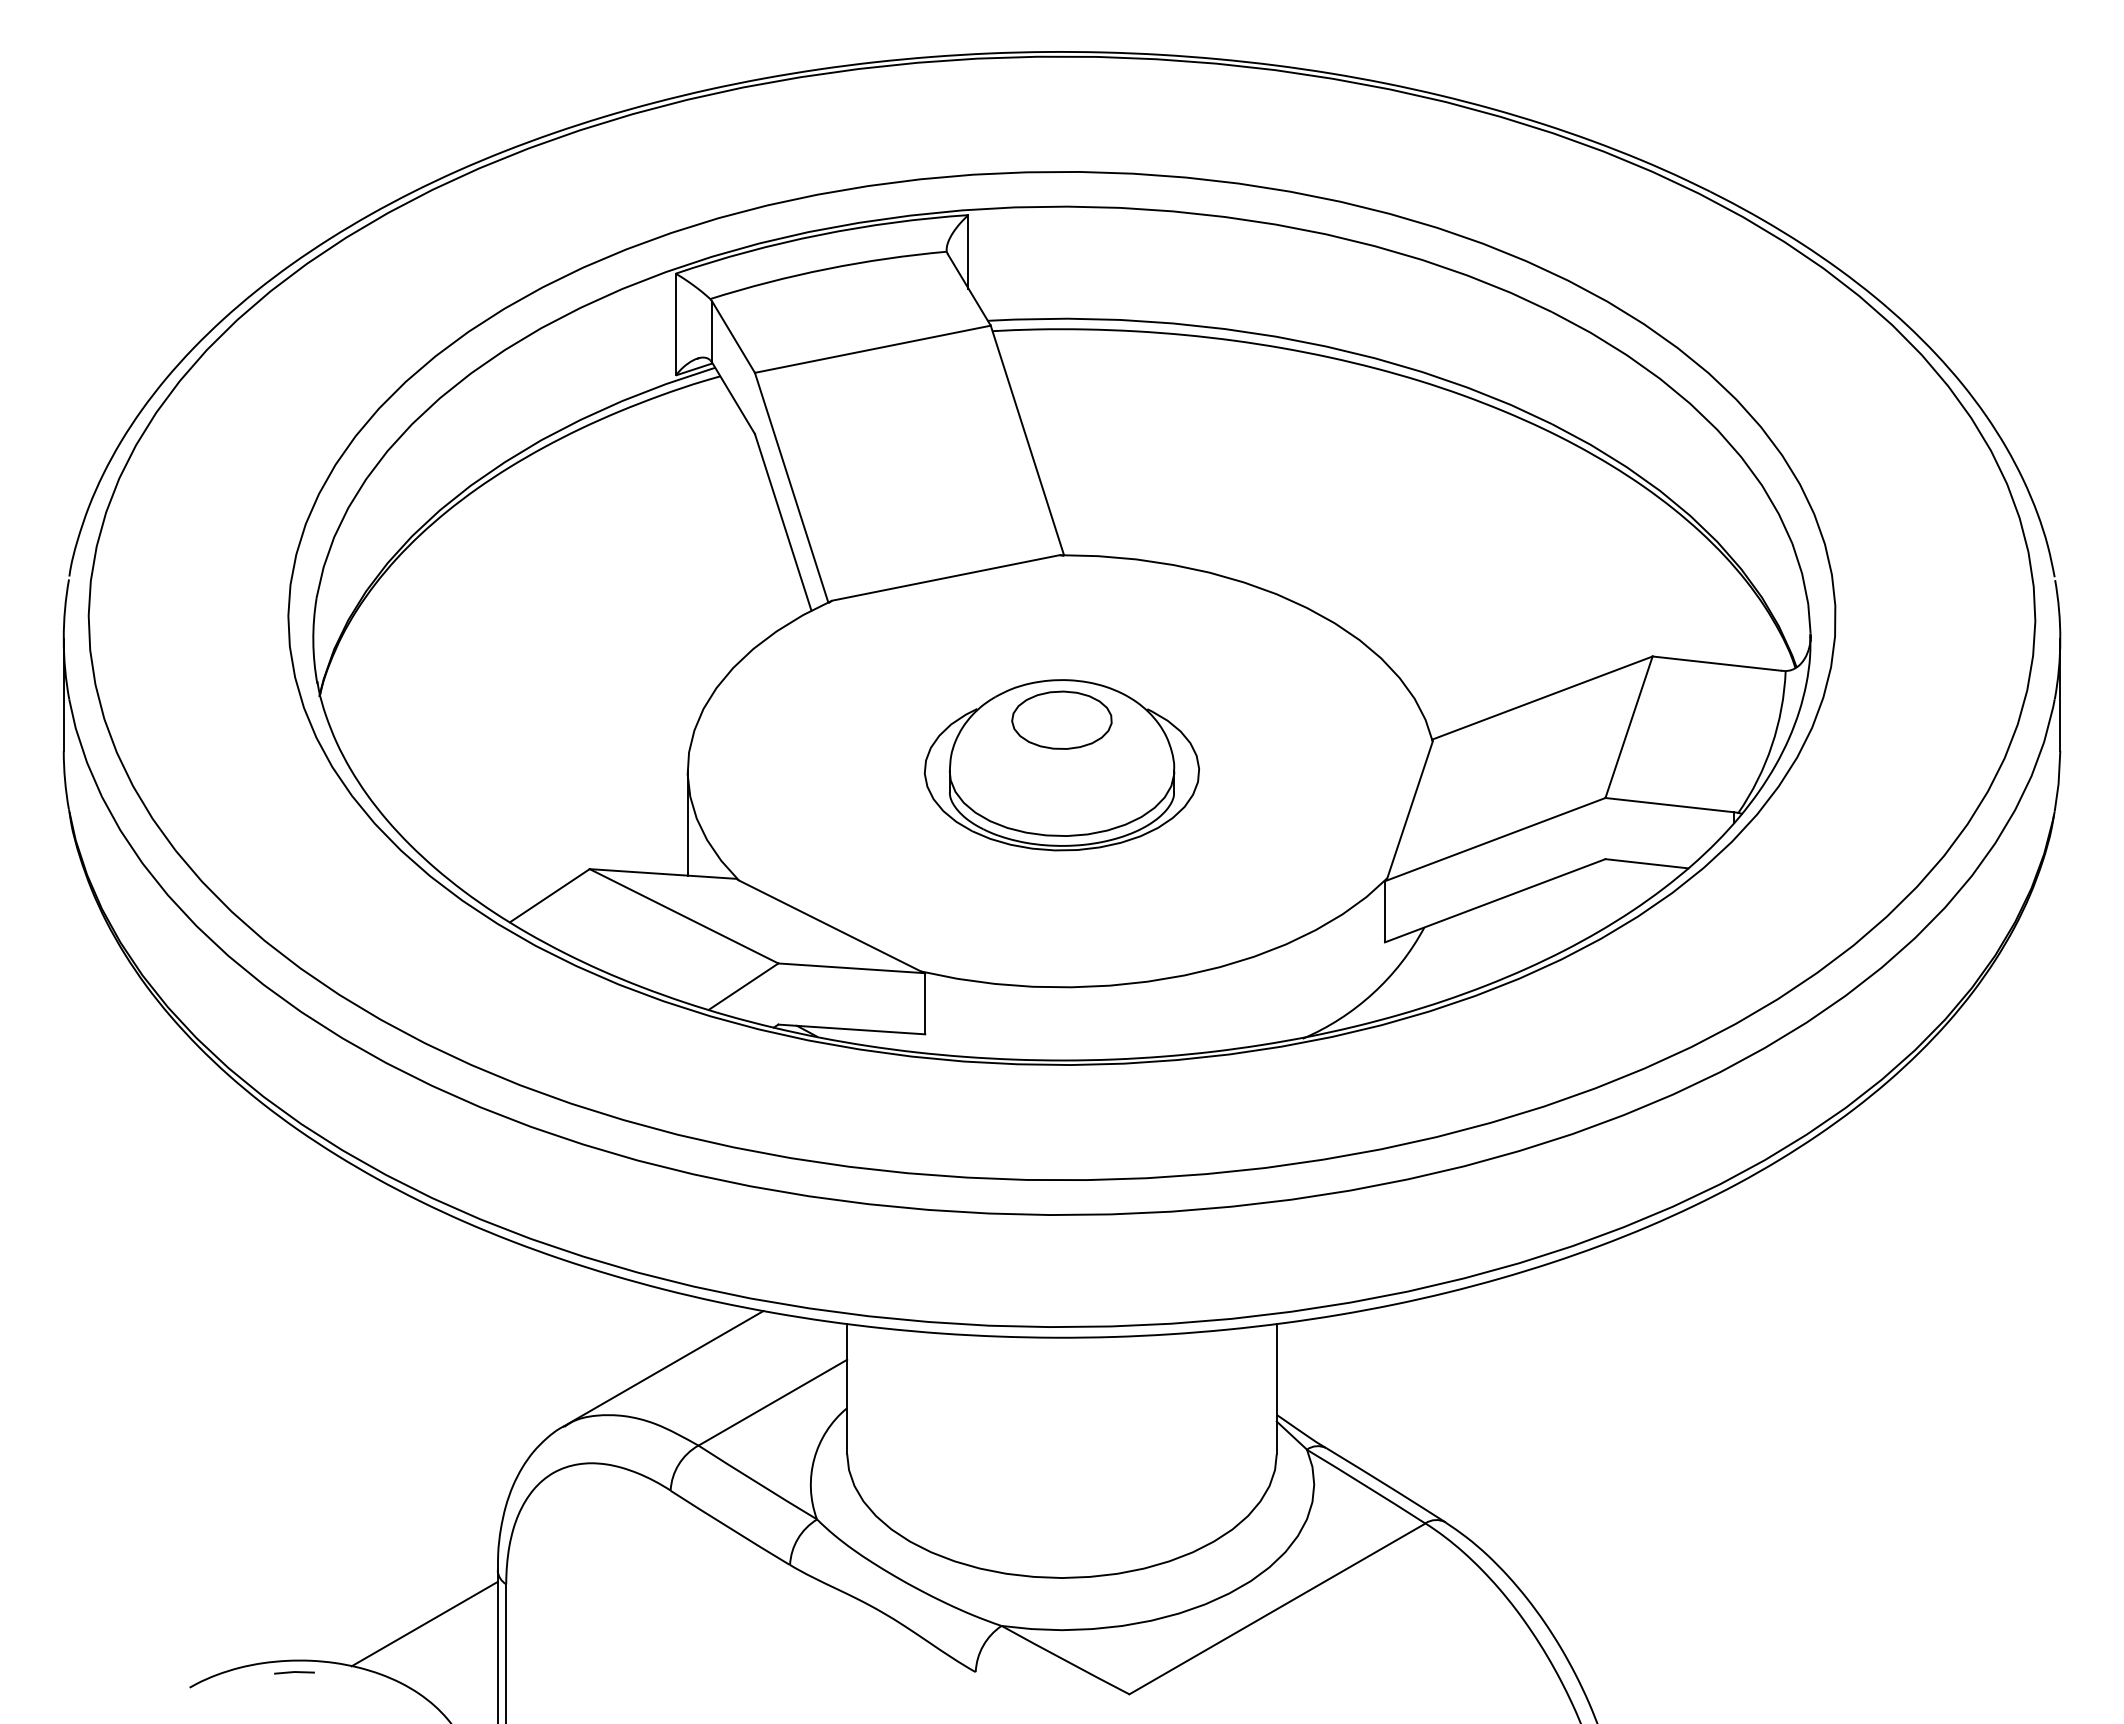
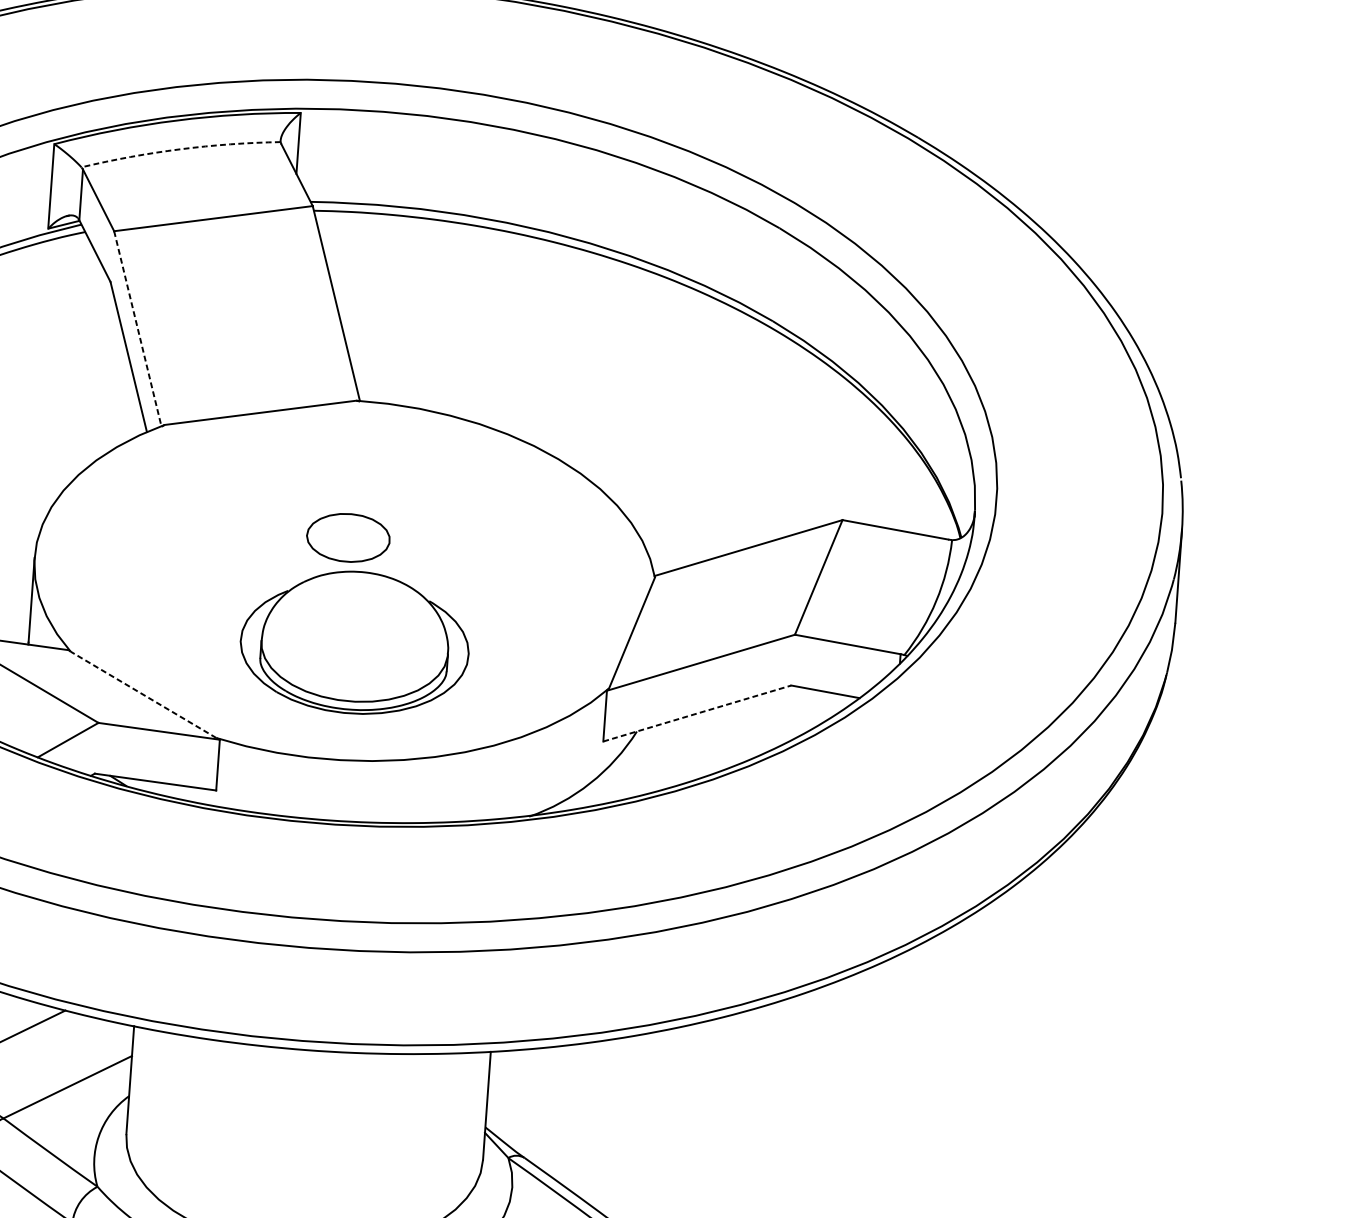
arc: (827, 269) -> (180, 149), solid -> dashed
line: (791, 487) -> (137, 328), solid -> dashed
part: (1061, 765) -> (354, 642), moved
line: (1495, 900) -> (697, 713), solid -> dashed
line: (830, 925) -> (144, 694), solid -> dashed

